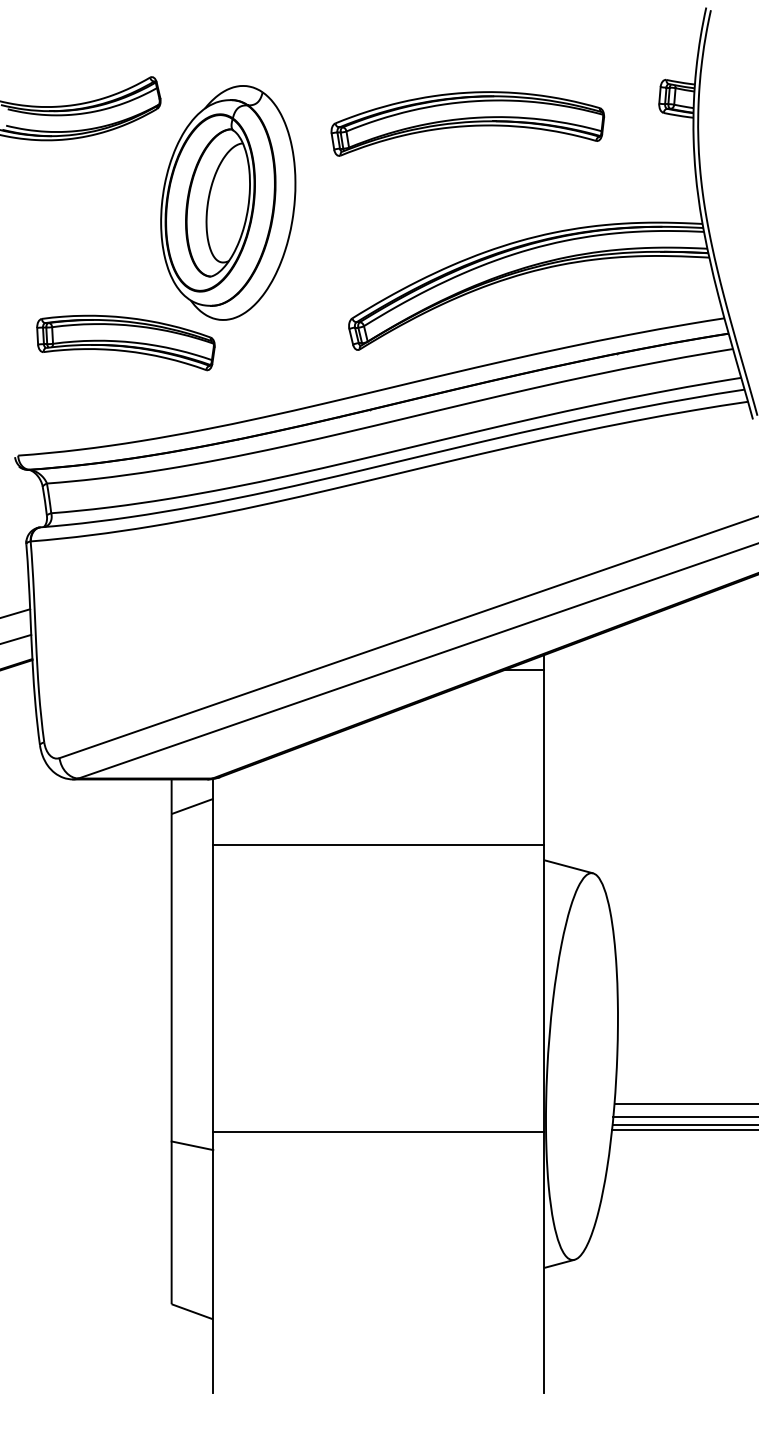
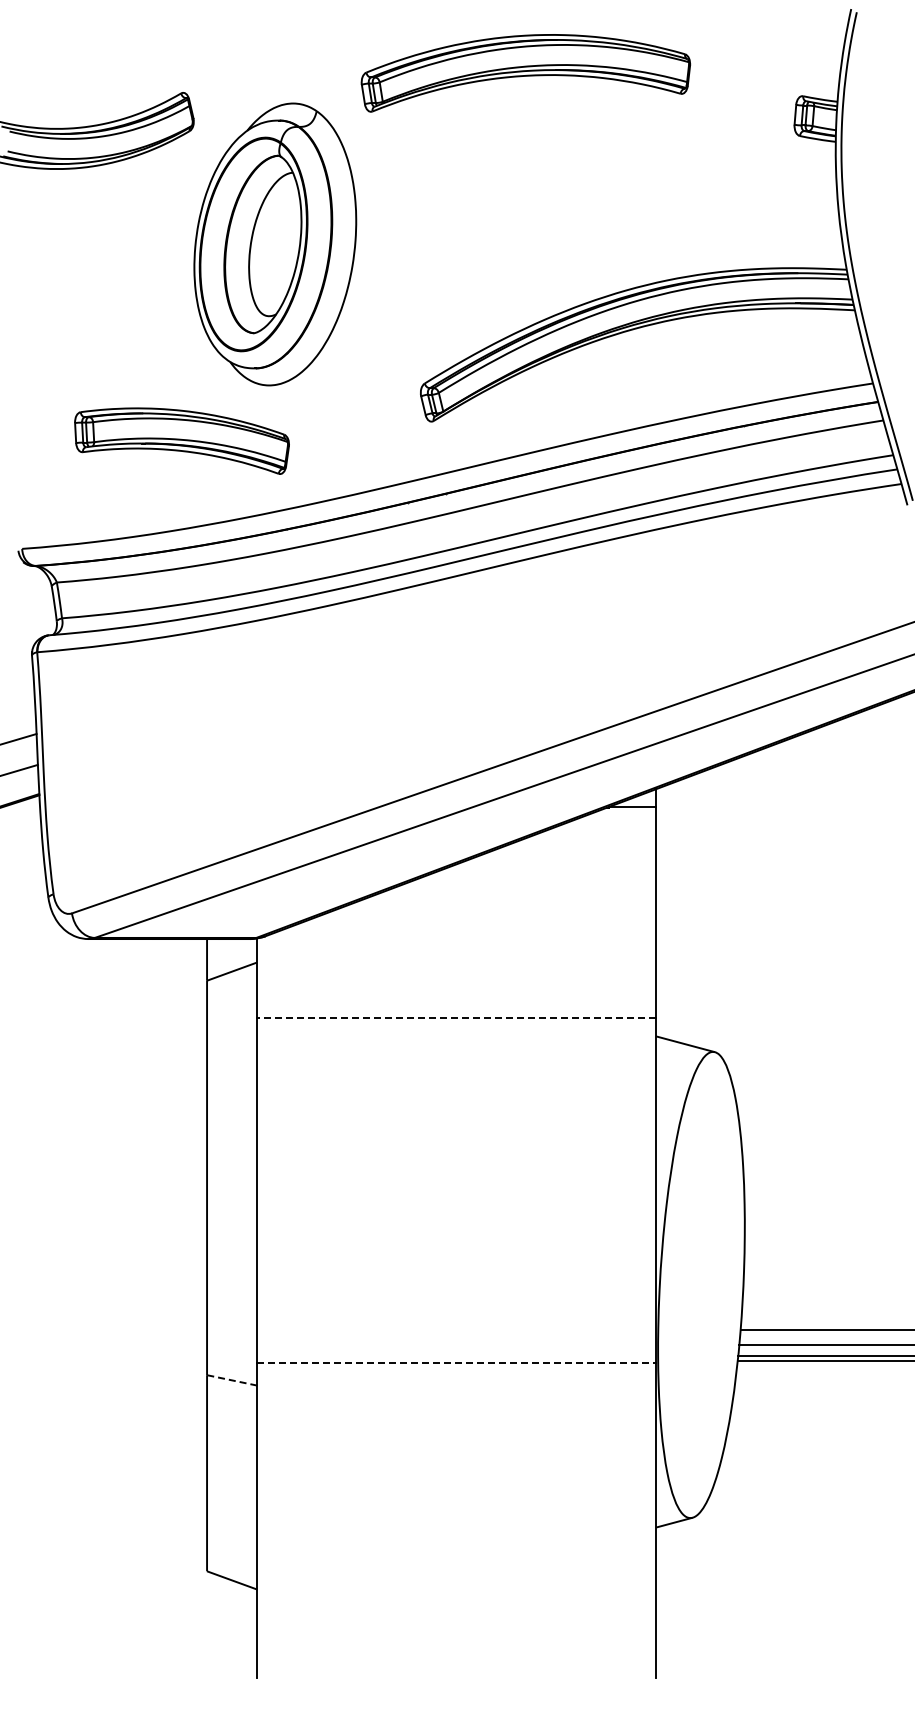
part: (467, 124) -> (525, 73), moved
part: (125, 342) -> (181, 440), moved
line: (378, 844) -> (456, 1017), solid -> dashed
line: (379, 1131) -> (457, 1363), solid -> dashed
line: (192, 1145) -> (232, 1380), solid -> dashed

